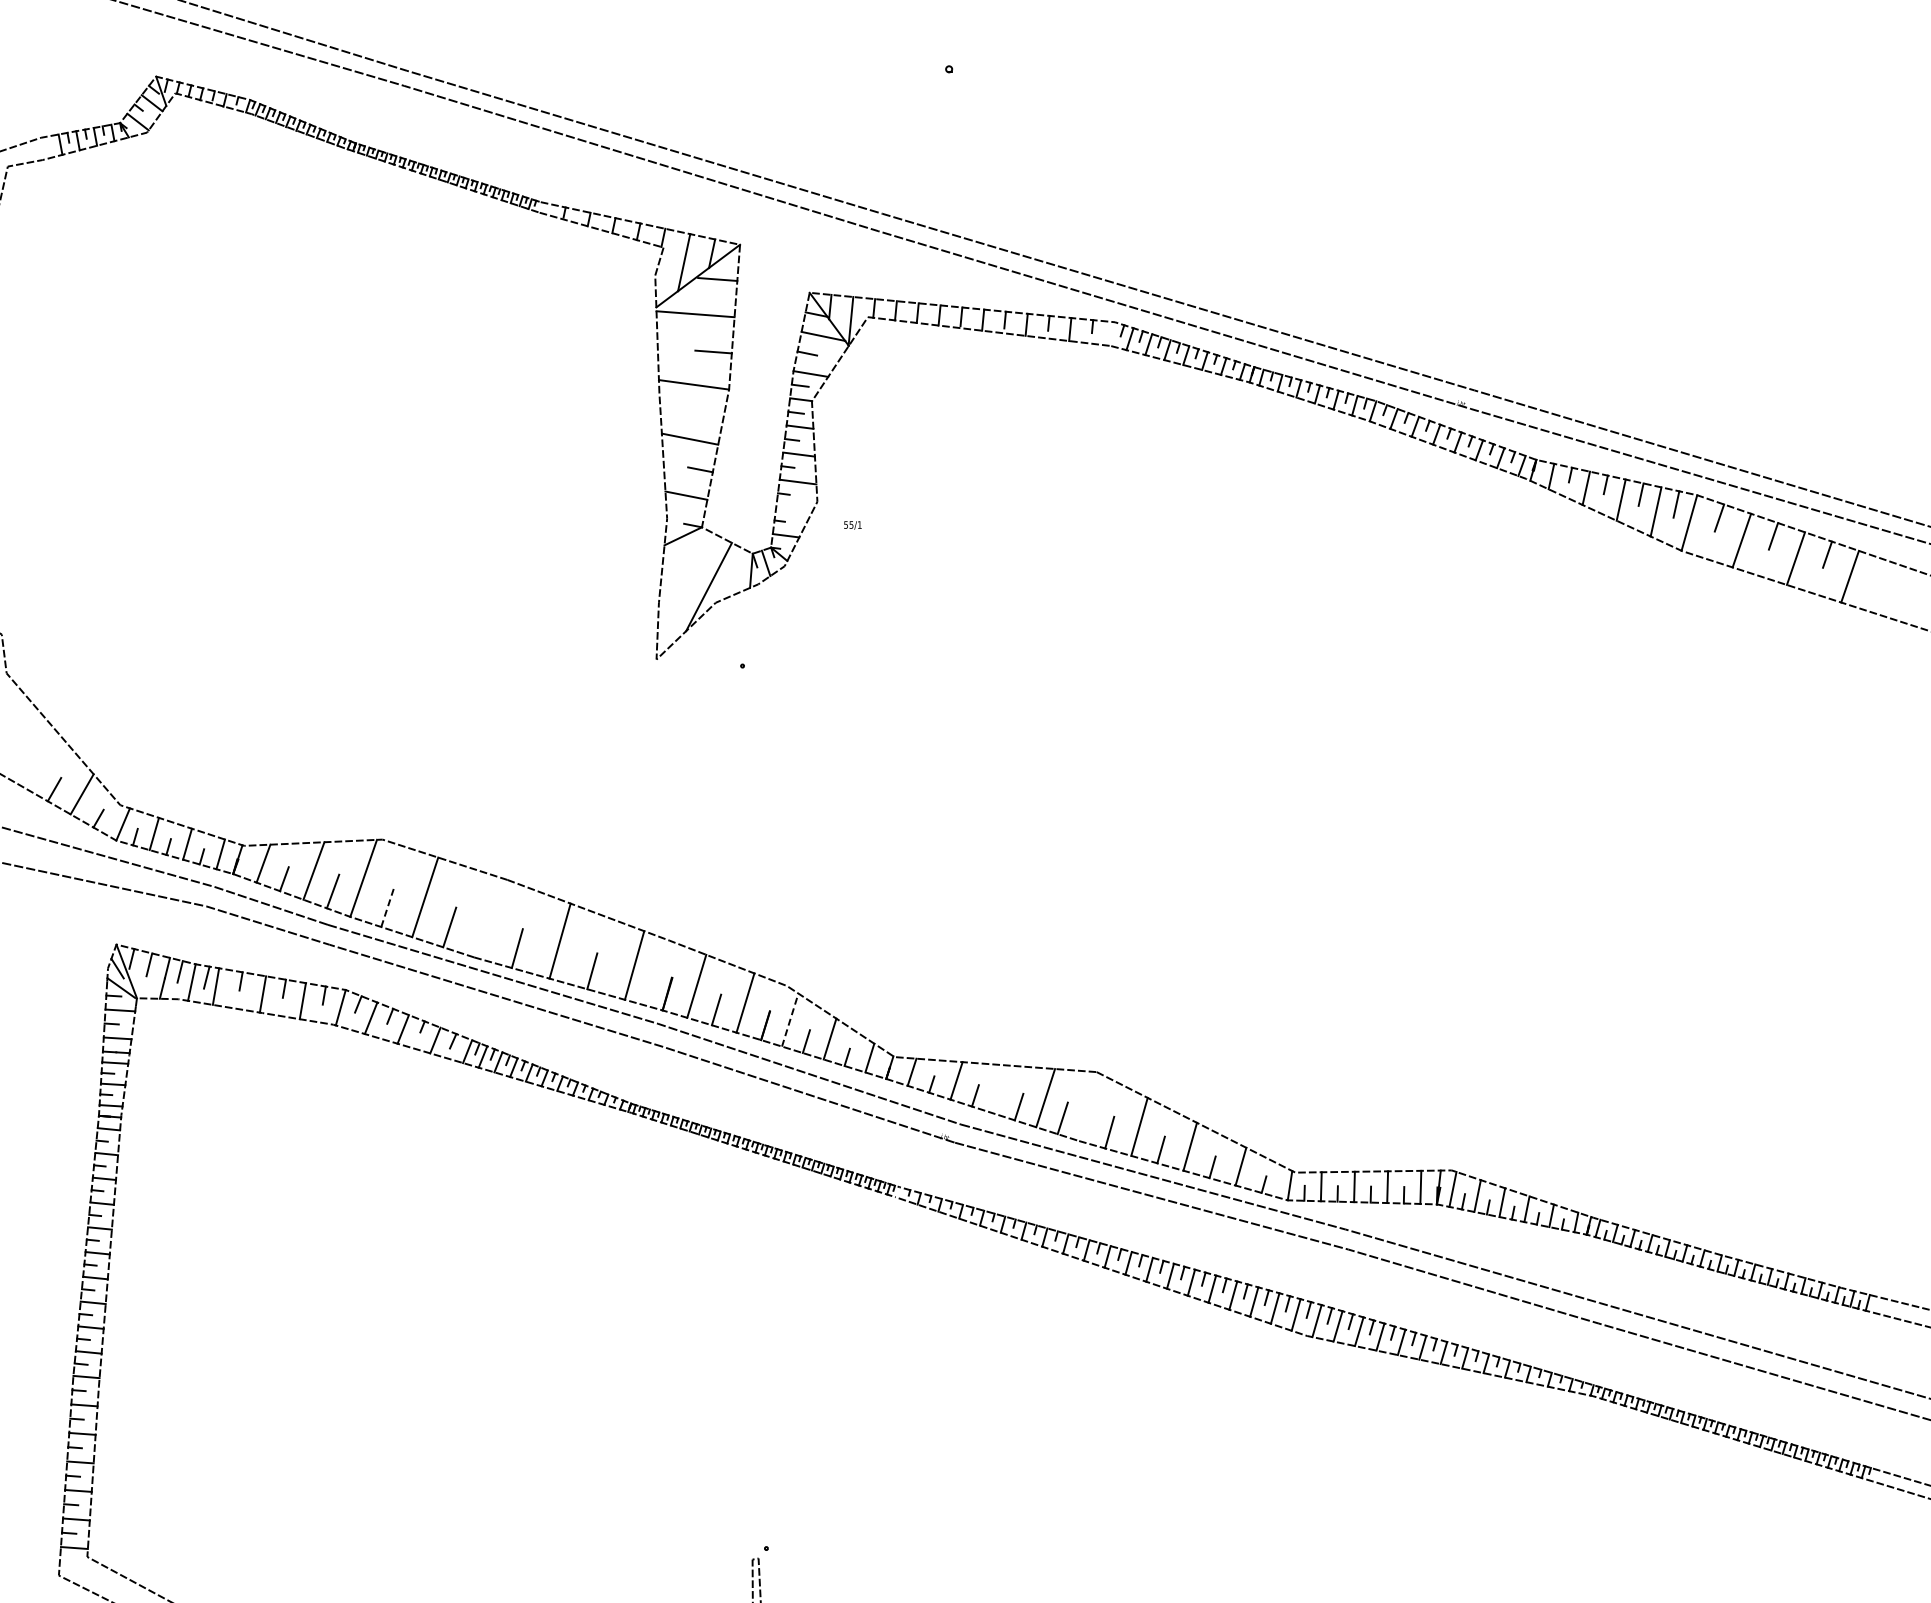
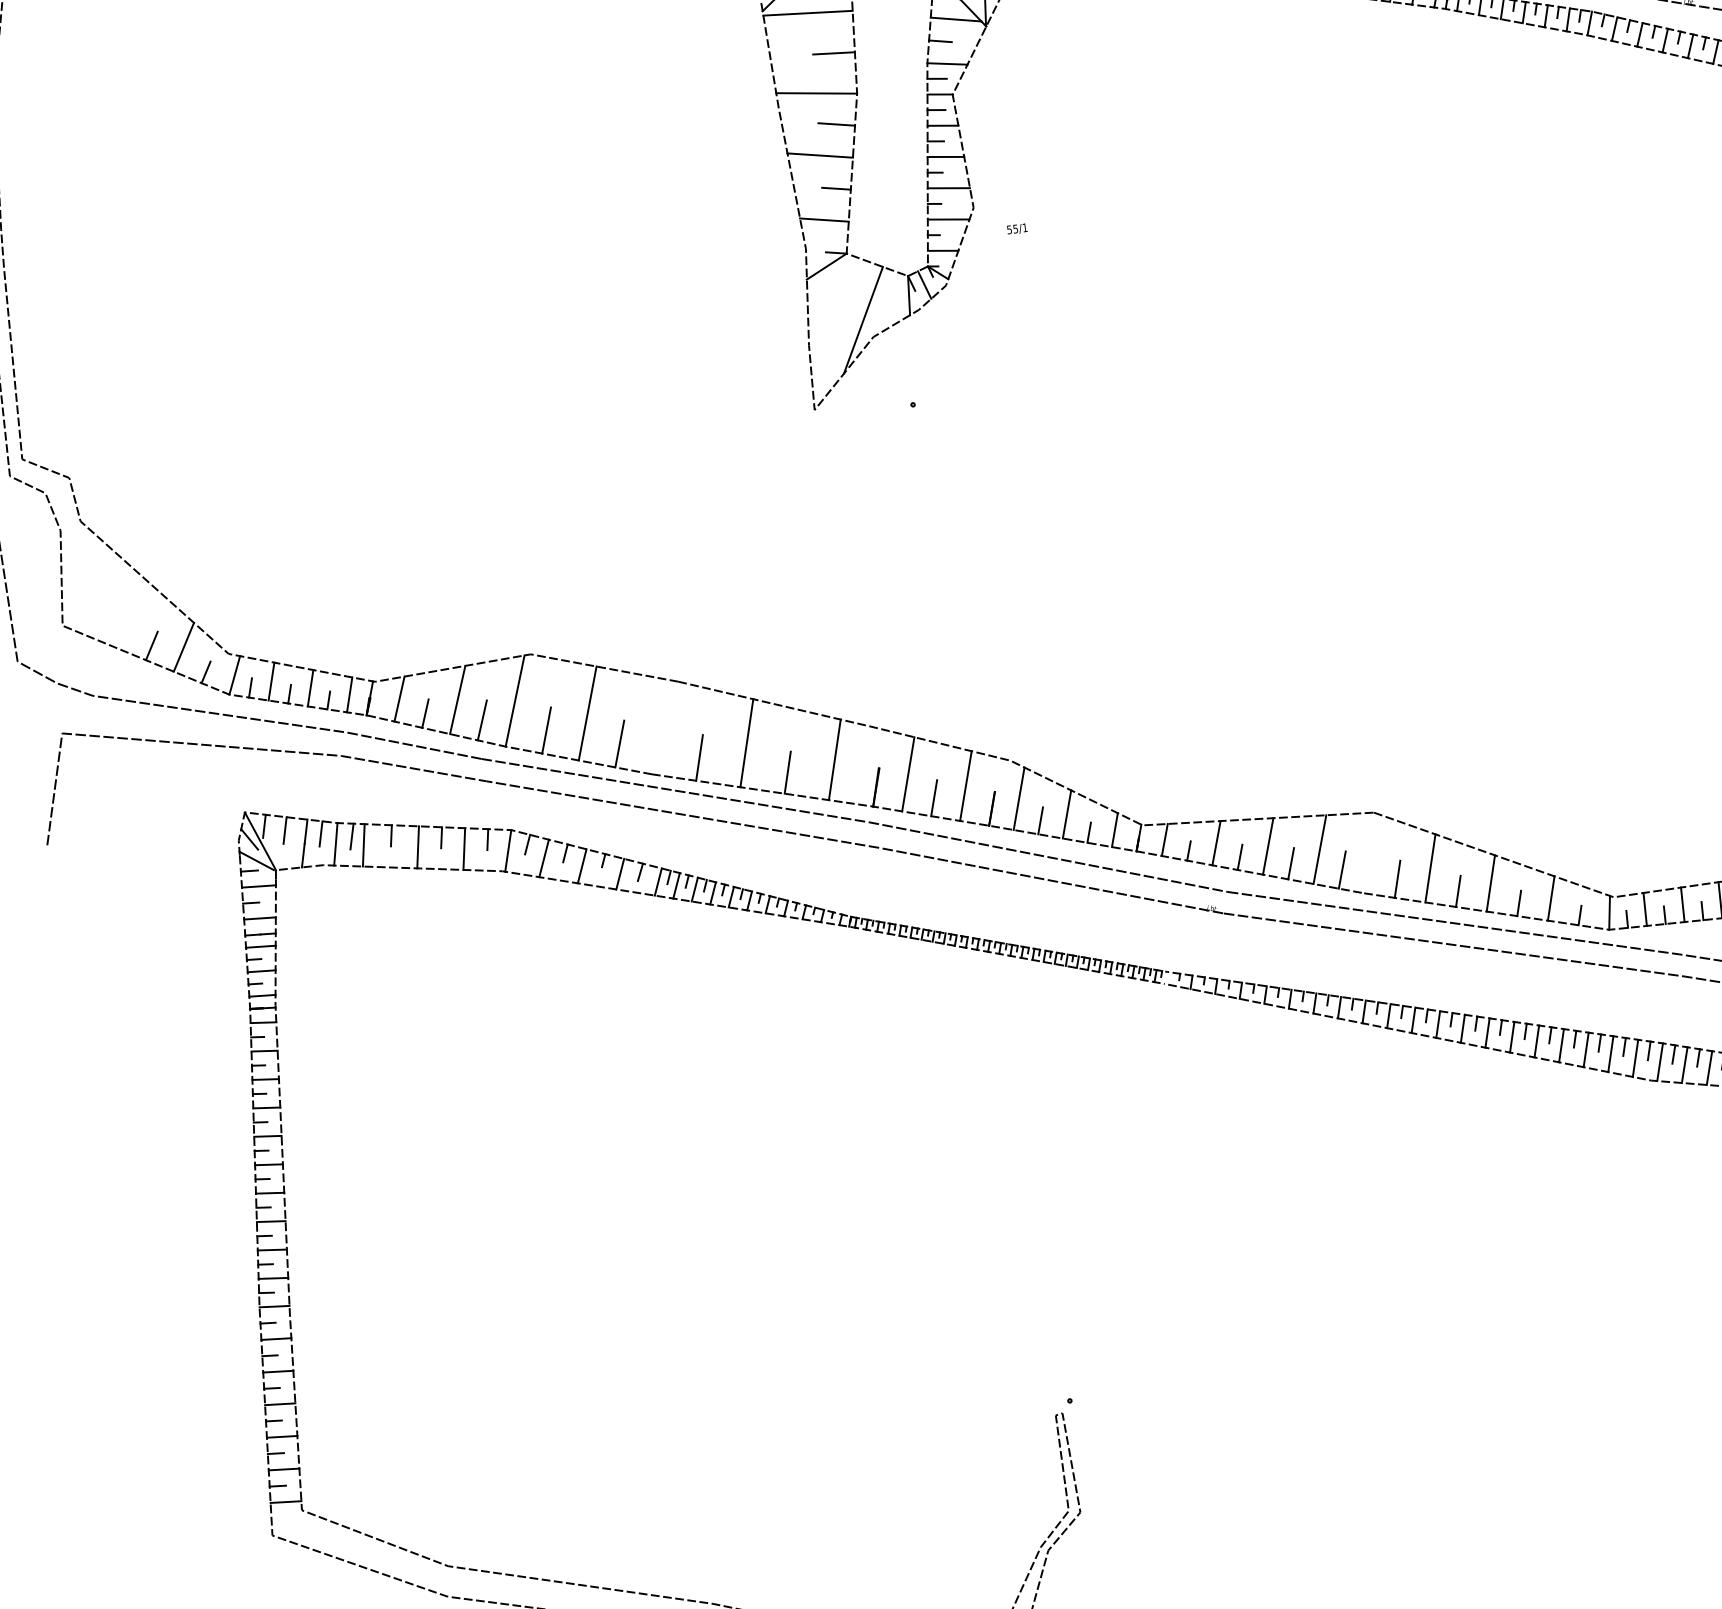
line: (707, 413) -> (836, 123), added
line: (794, 508) -> (948, 218), added
line: (387, 907) -> (546, 730), dashed -> solid
line: (790, 1020) -> (1019, 799), dashed -> solid
line: (1000, 1089) -> (1267, 846), added

